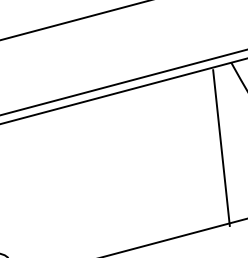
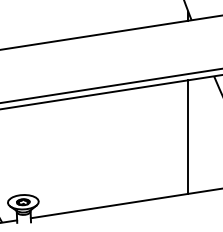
line: (221, 147) -> (188, 136), moved

